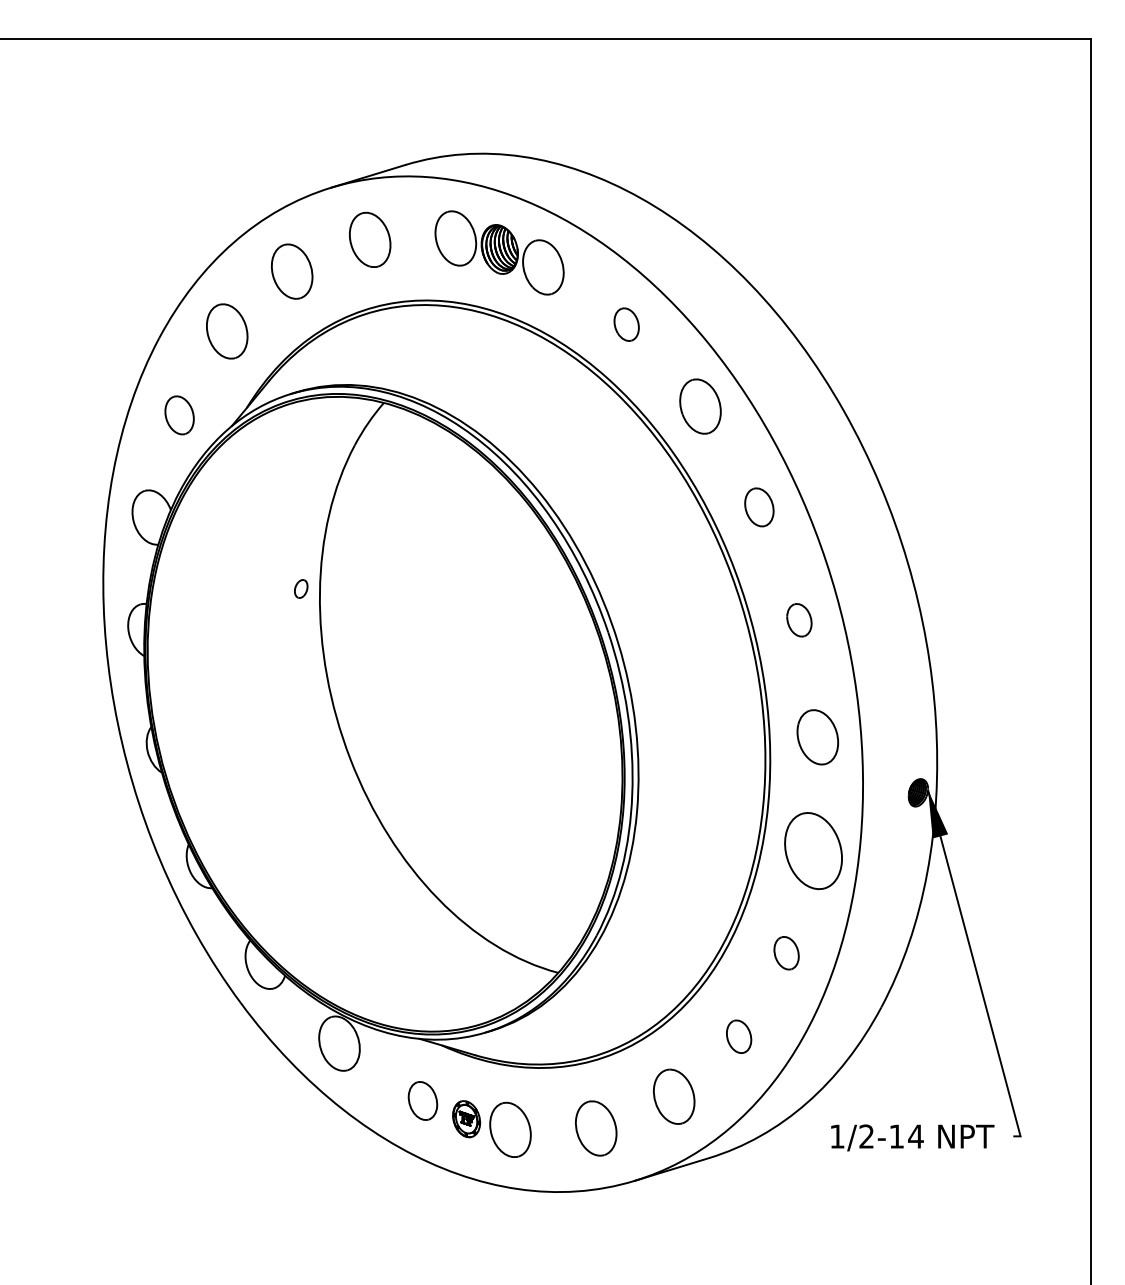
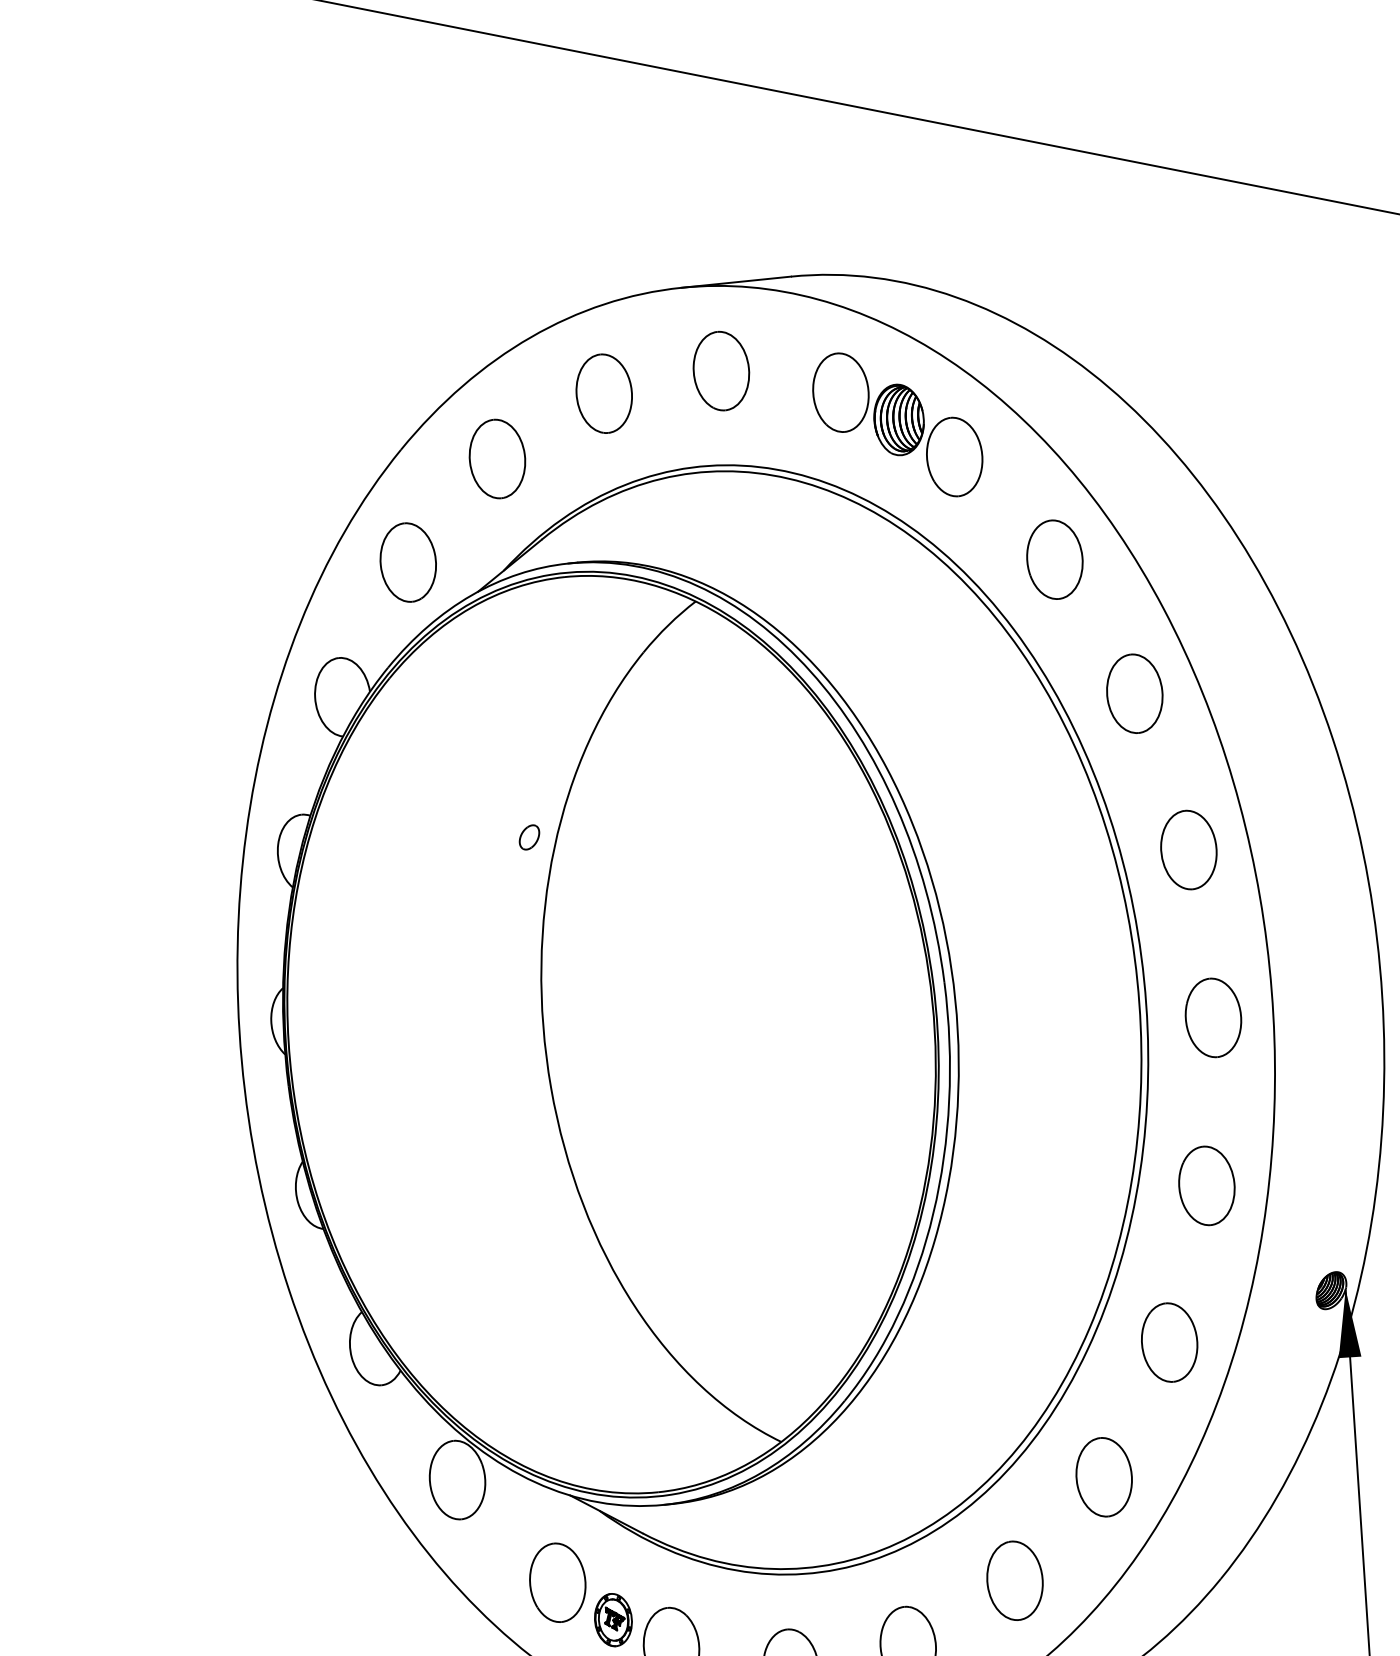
part: (626, 324) -> (1054, 559), size x1.67
part: (179, 415) -> (408, 562), size x1.43
part: (759, 507) -> (1189, 850), size x1.43
part: (799, 620) -> (1213, 1018), size x1.67
part: (813, 850) -> (1169, 1342), size x0.71
part: (786, 953) -> (1103, 1477), size x1.67
part: (738, 1036) -> (1014, 1579), size x1.67
part: (422, 1100) -> (557, 1581), size x1.43

